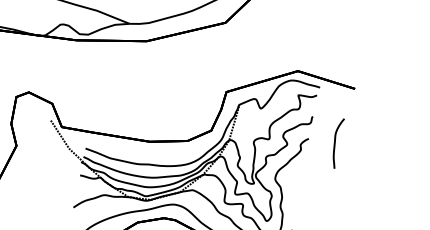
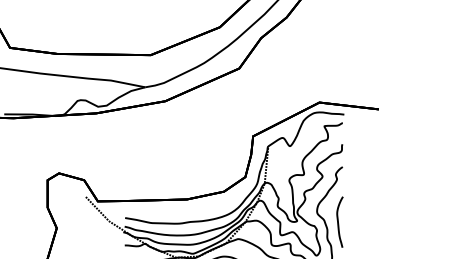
curve: (335, 142) -> (338, 221), moved

